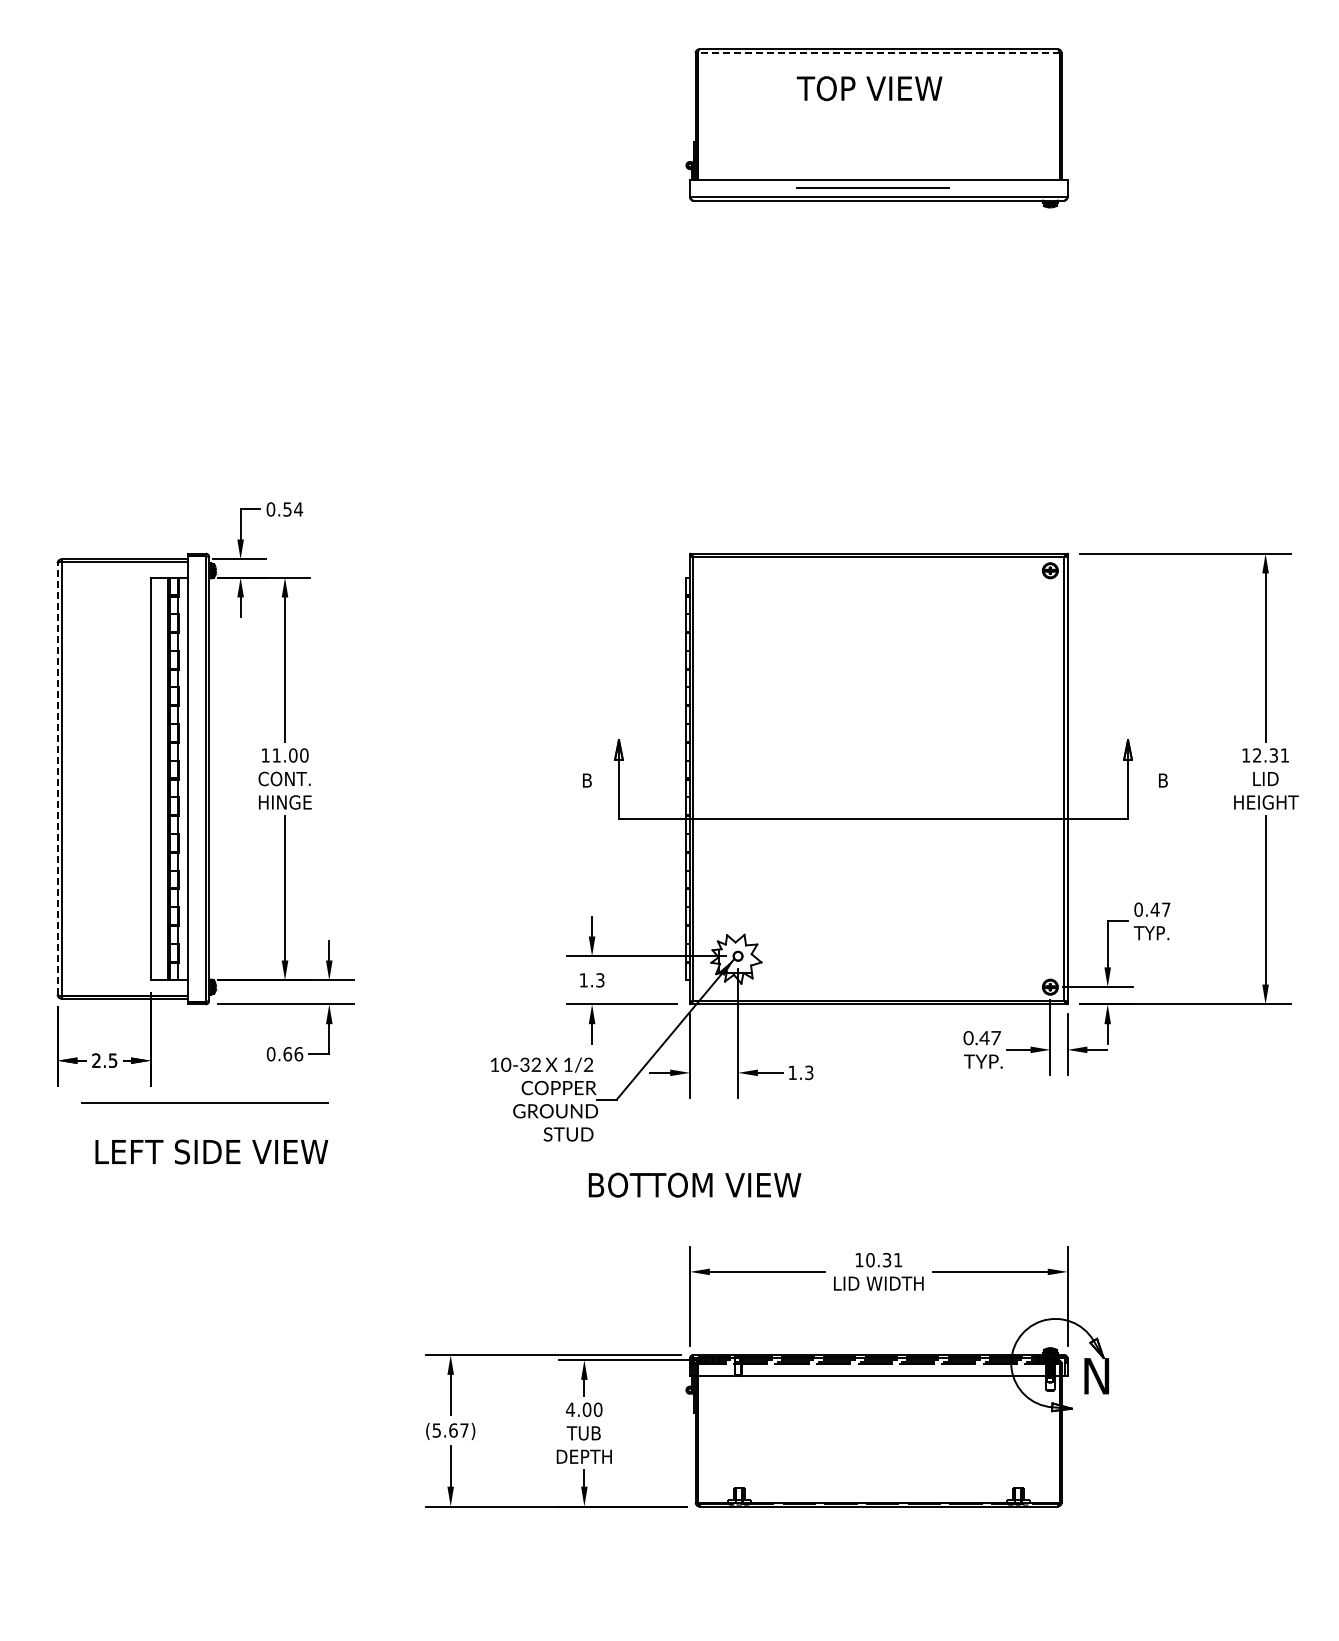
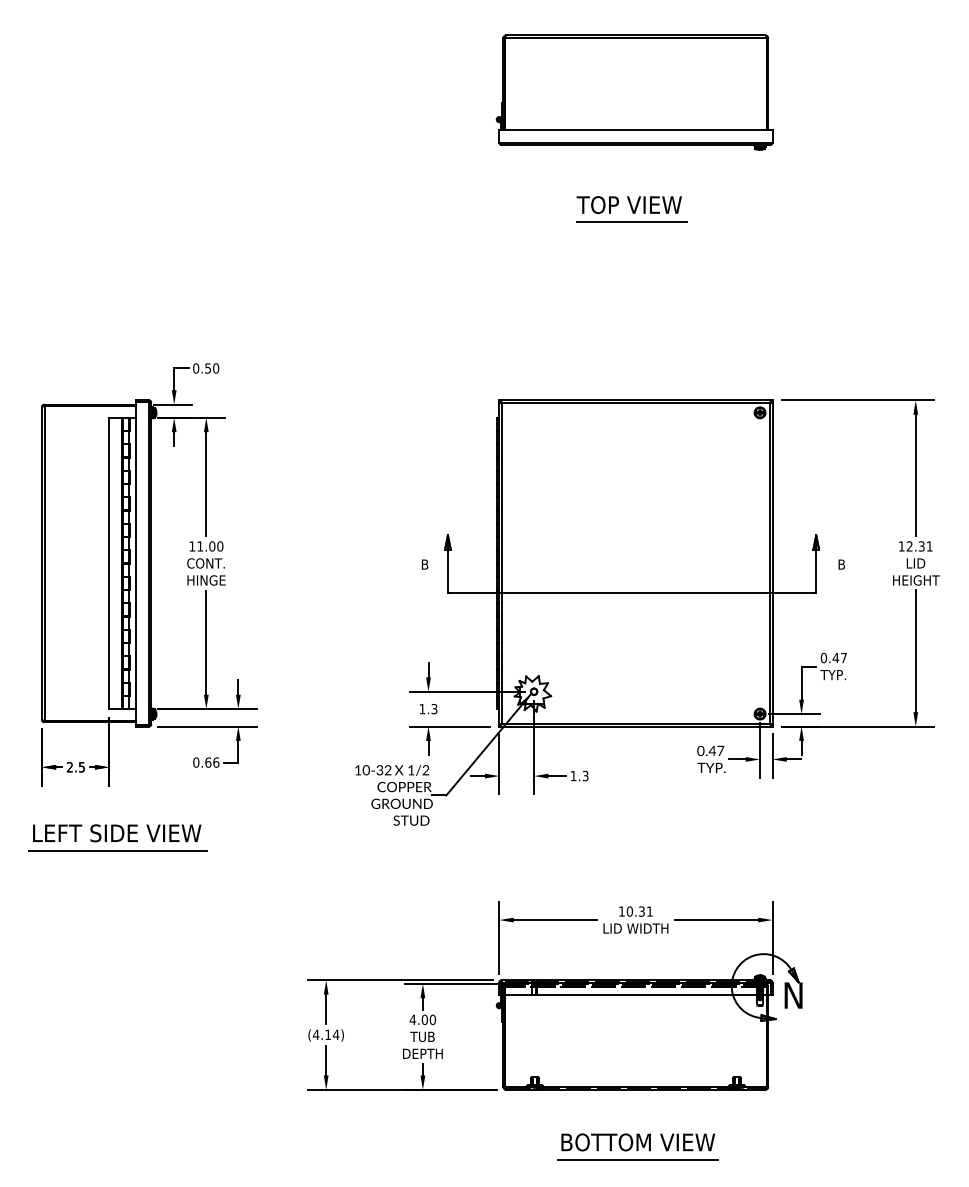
line: (878, 53) -> (635, 38), dashed -> solid
text: (869, 88) -> (629, 204), moved
line: (872, 187) -> (631, 222), moved
text: (298, 509) -> (216, 368), 0.54 -> 0.50
line: (57, 779) -> (41, 563), dashed -> solid
line: (204, 1102) -> (117, 850), moved
text: (211, 1151) -> (116, 832), moved
text: (694, 1184) -> (637, 1141), moved
text: (450, 1430) -> (326, 1034), (5.67) -> (4.14)
line: (881, 1603) -> (637, 1160), added

